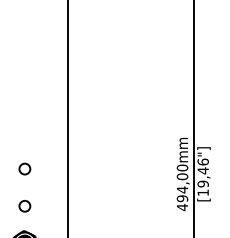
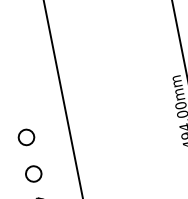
circle: (24, 168) -> (26, 136), size x1.43
circle: (24, 205) -> (33, 173), size x1.43

